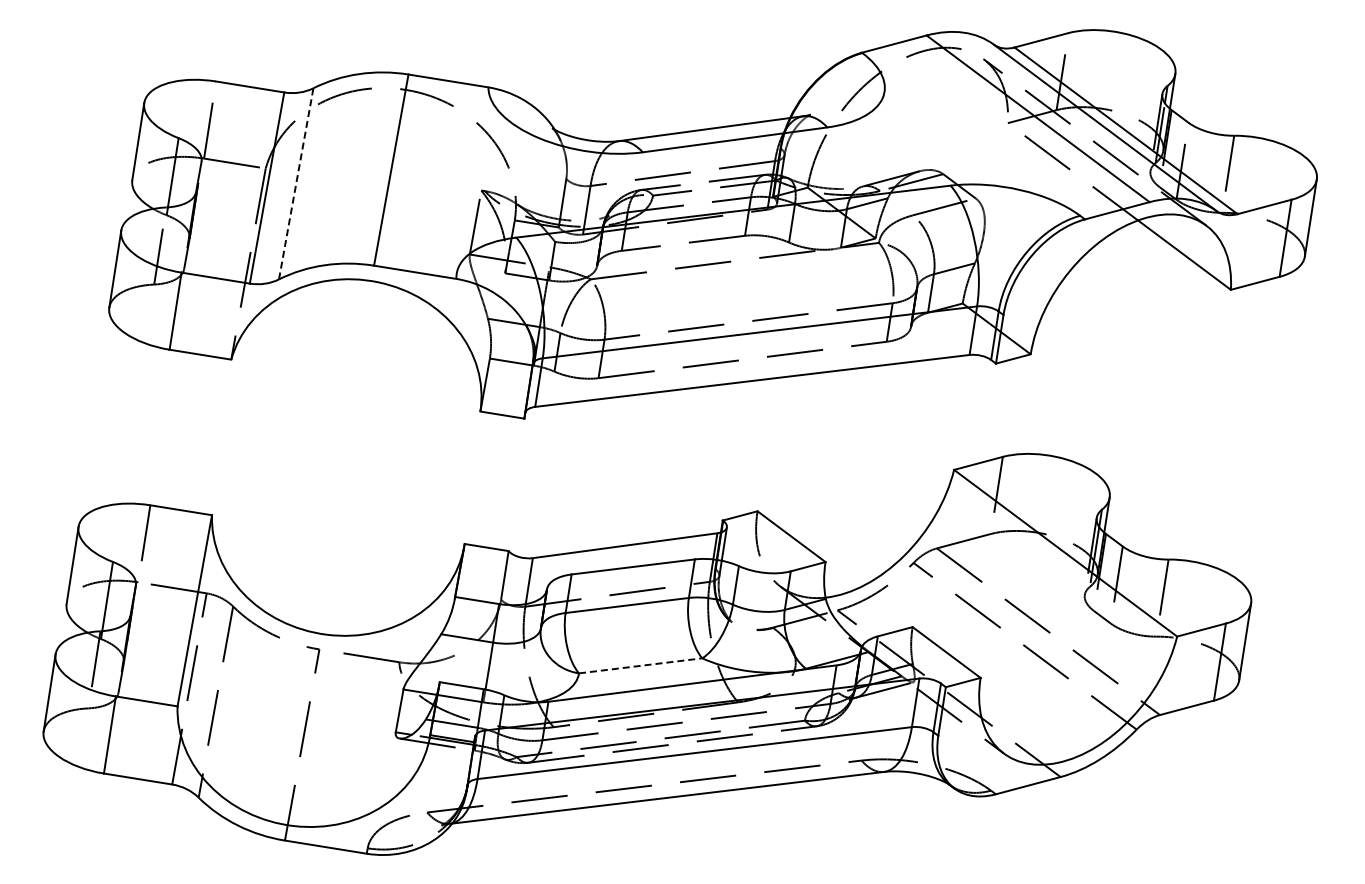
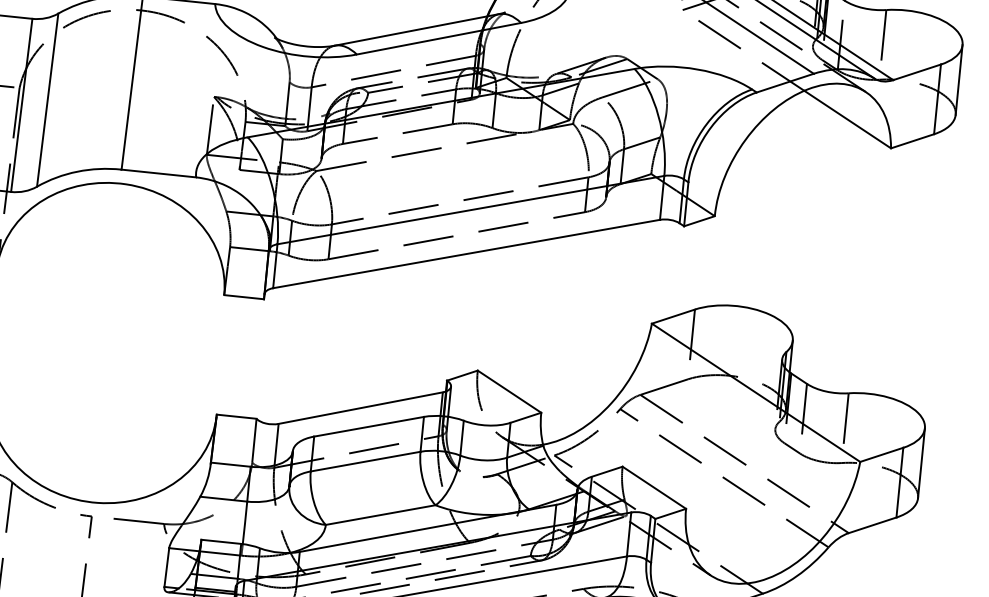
line: (296, 183) -> (47, 99), dashed -> solid
line: (641, 665) -> (381, 514), dashed -> solid

